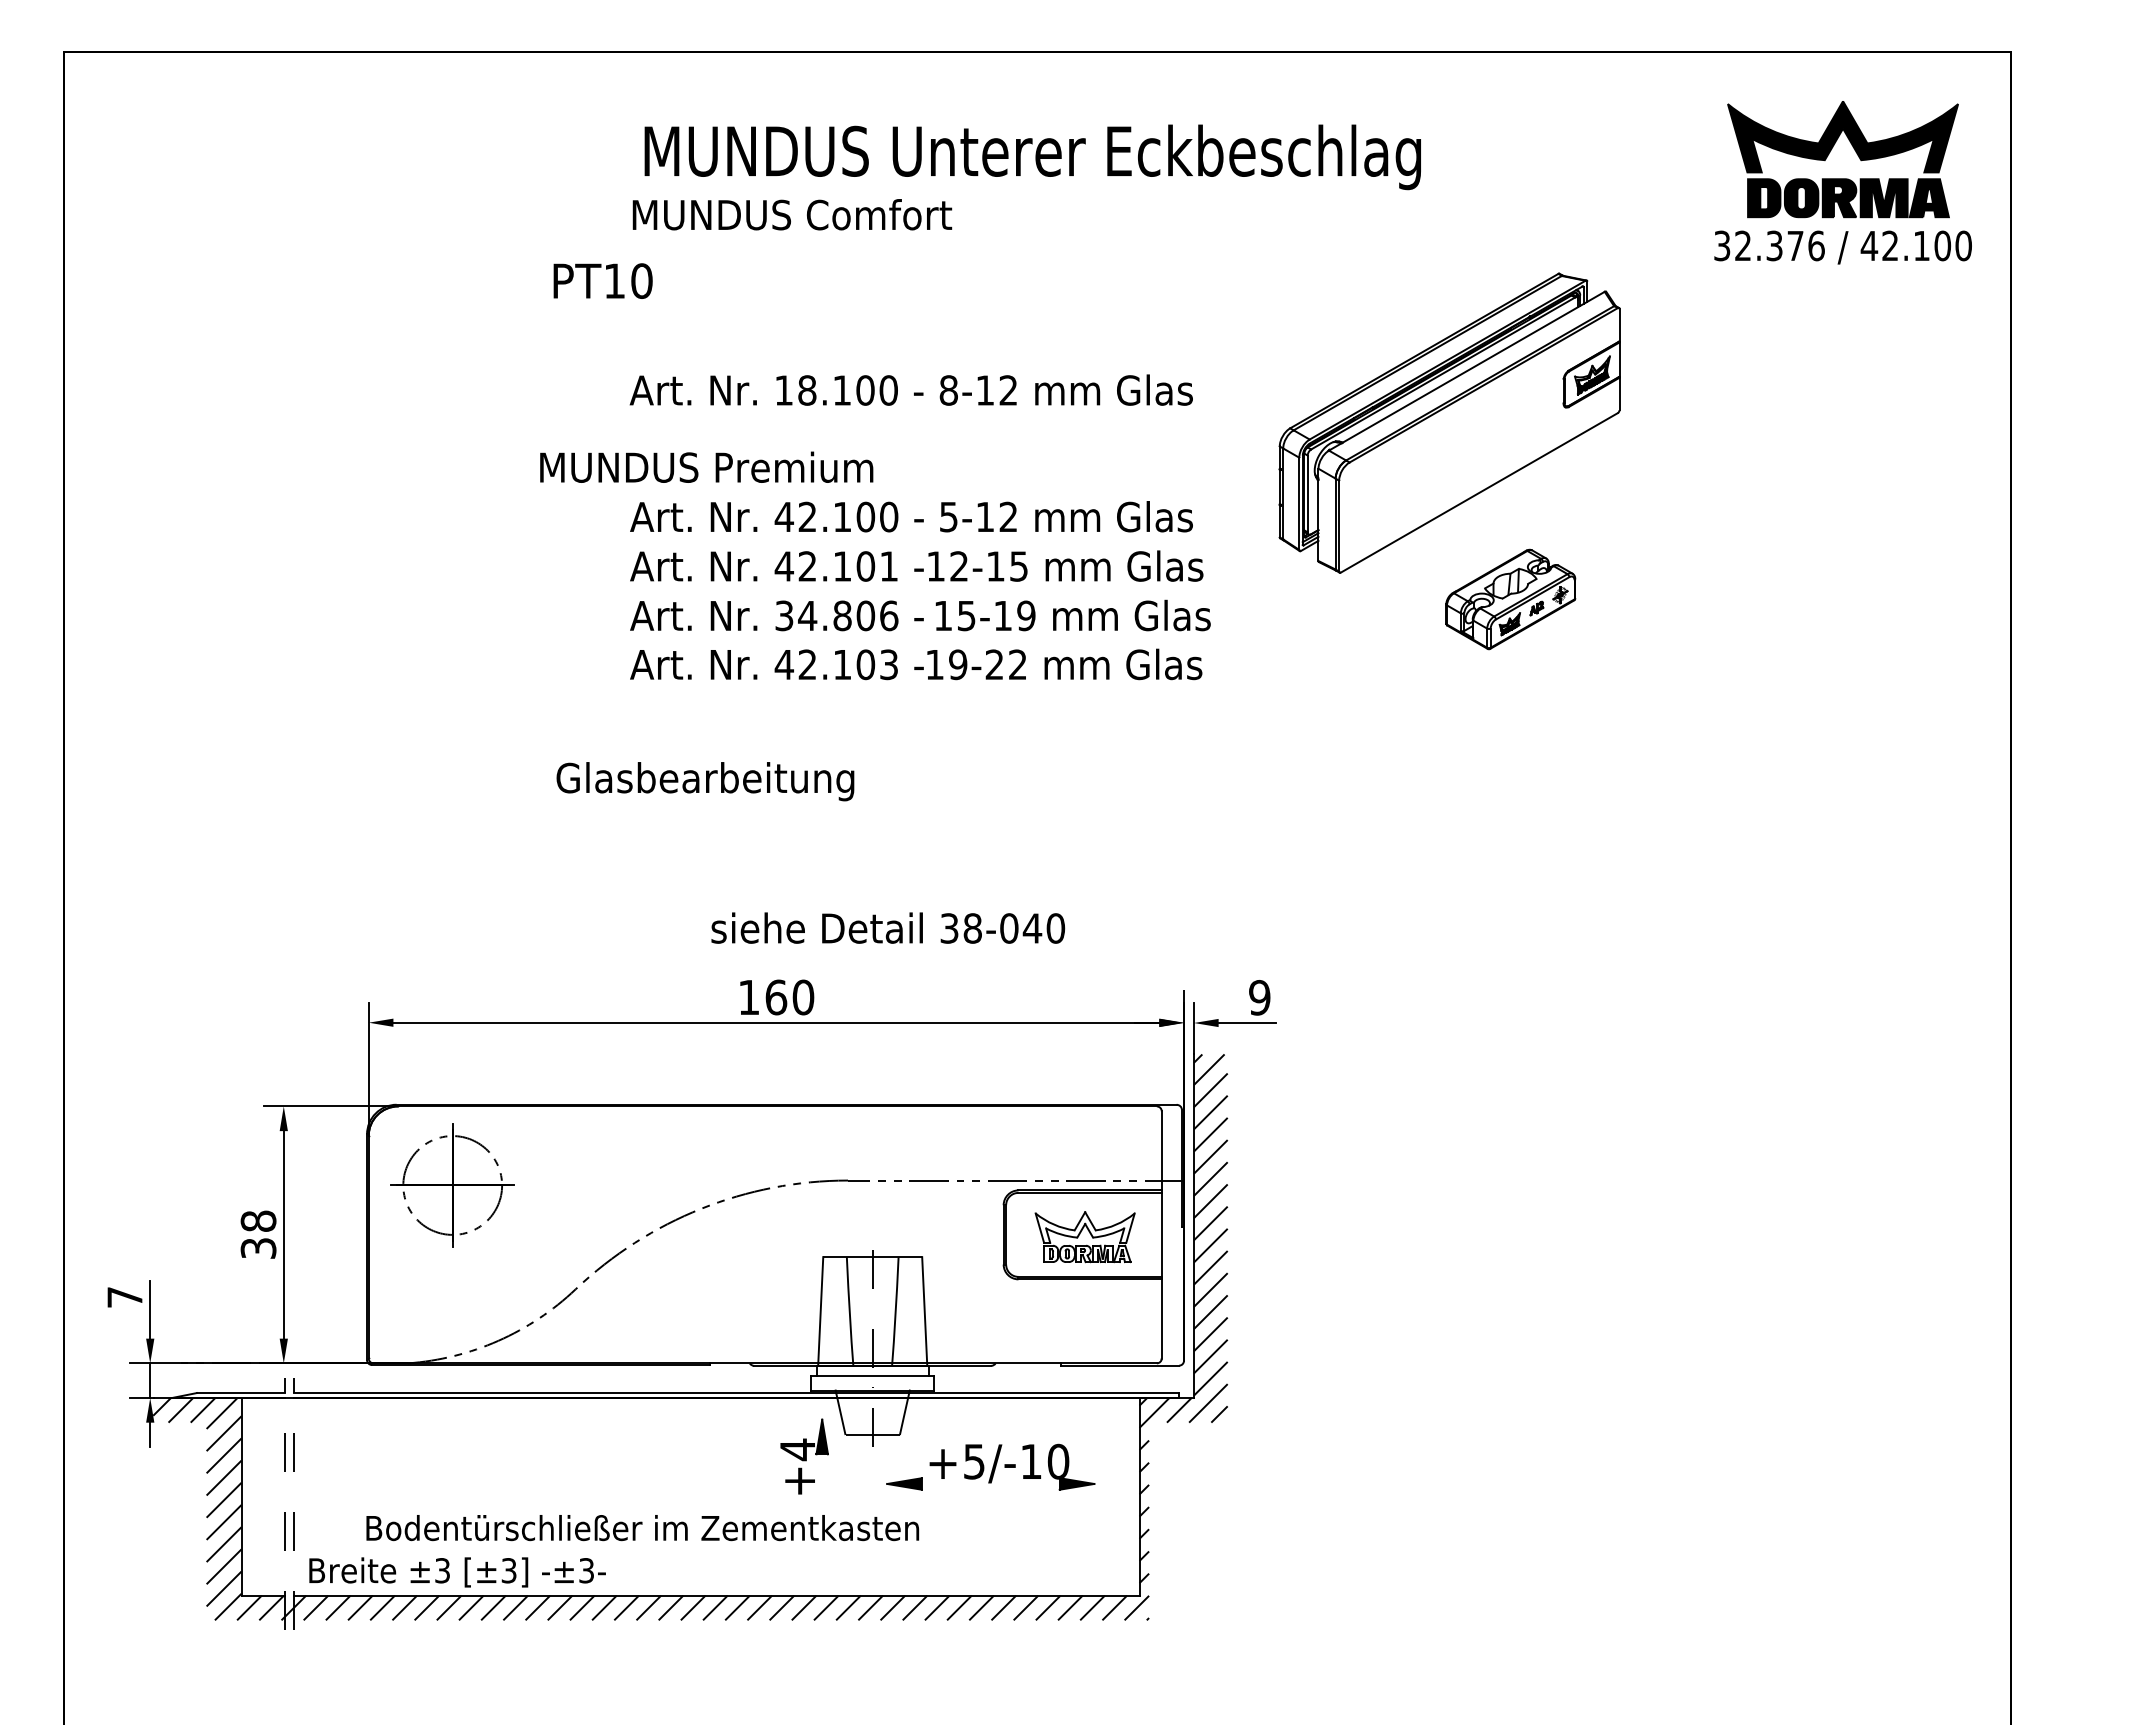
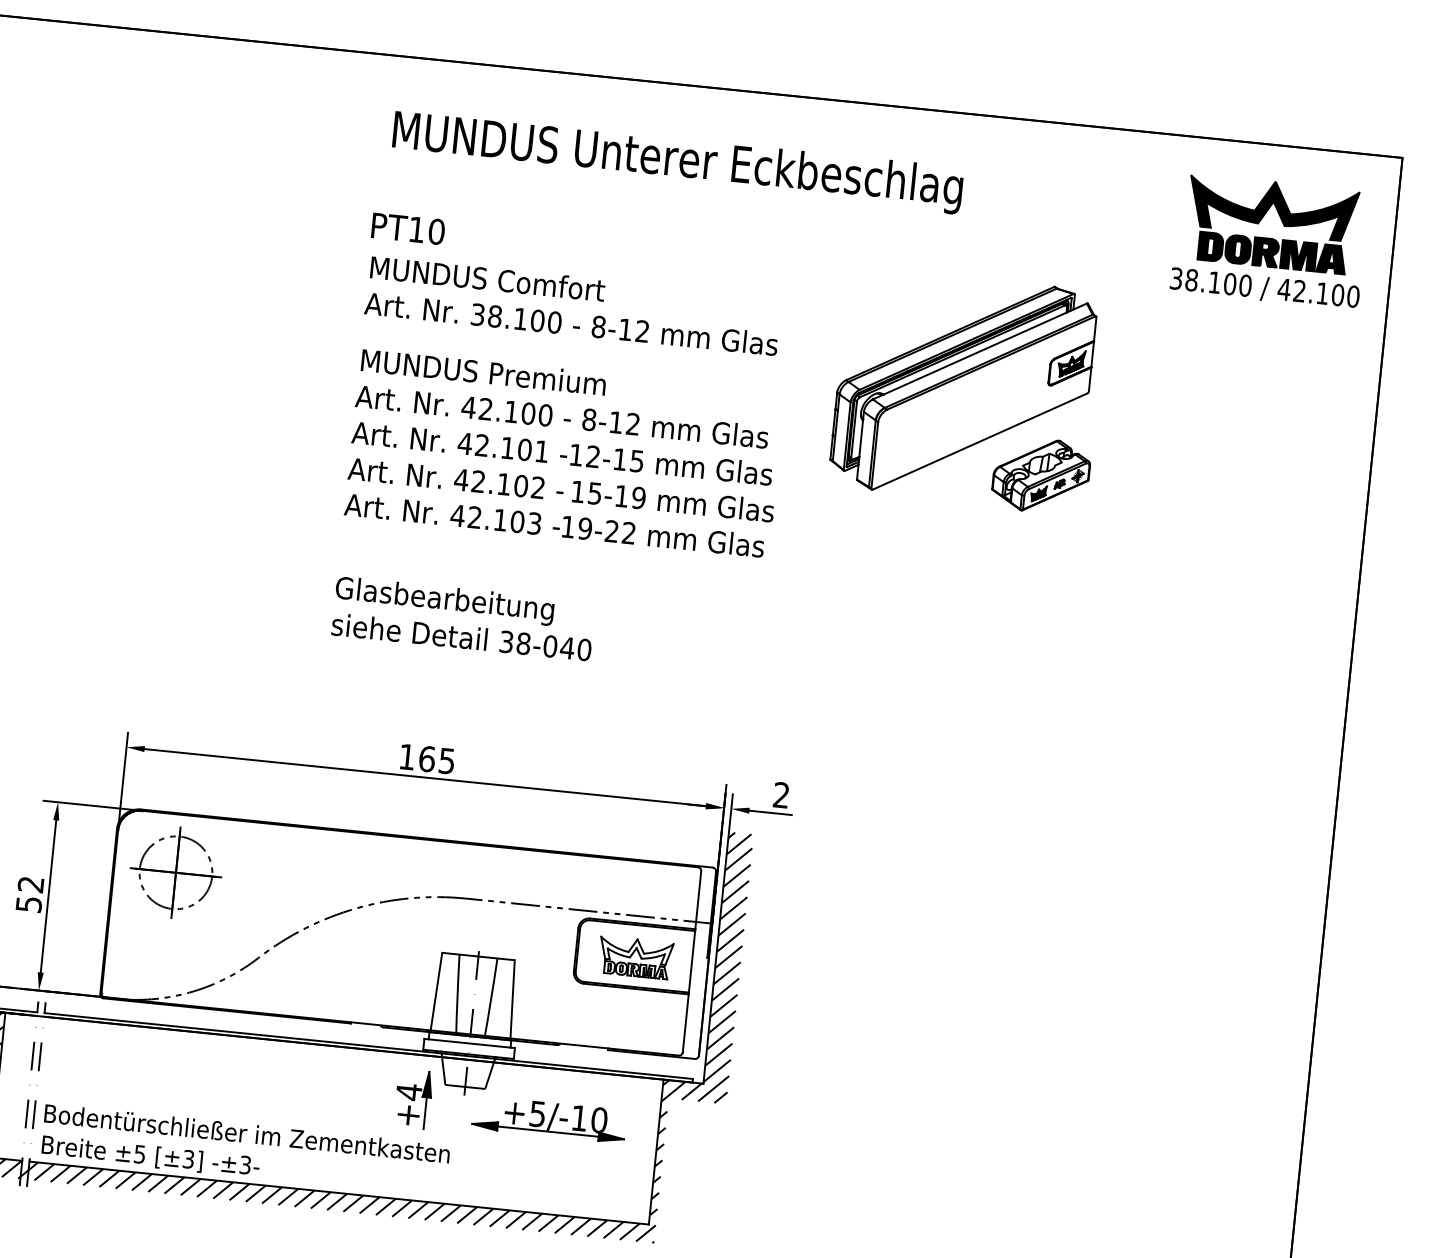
text: (792, 214) -> (487, 278), moved
text: (1779, 245) -> (1218, 282), 32.376 -> 38.100
text: (602, 280) -> (407, 228), moved
text: (783, 390) -> (477, 314), 18.100 -> 38.100
text: (706, 466) -> (483, 371), moved
text: (948, 516) -> (589, 419), 5-12 -> 8-12
part: (1510, 599) -> (1041, 475), moved
text: (836, 615) -> (499, 483), 34.806 -> 42.102
text: (705, 781) -> (444, 600), moved
text: (888, 927) -> (461, 636), moved
text: (803, 997) -> (447, 761), 160 -> 165
text: (1259, 997) -> (781, 795), 9 -> 2
text: (258, 1234) -> (30, 894), 38 -> 52
line: (822, 1475) -> (425, 1112), added
line: (990, 1483) -> (547, 1131), added
text: (642, 1528) -> (247, 1134), moved
text: (442, 1570) -> (139, 1154), ±3 -> ±5

